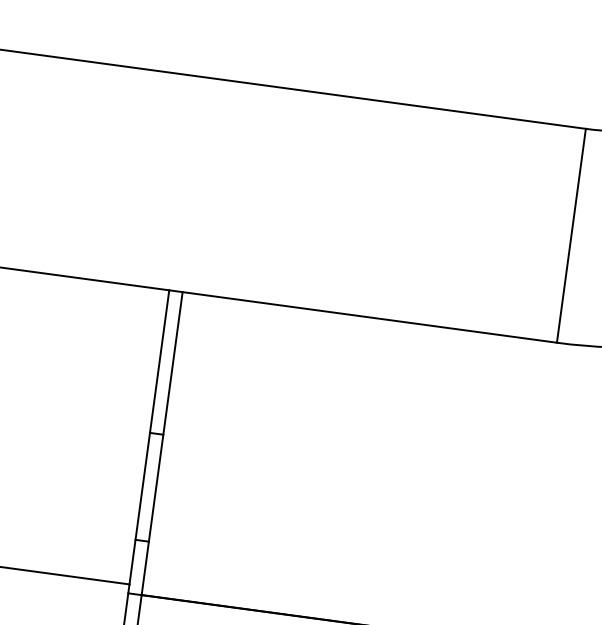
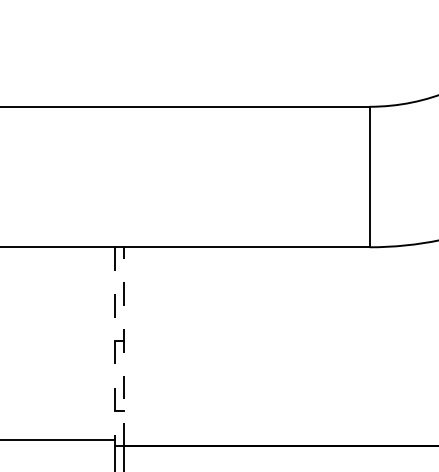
line: (150, 436) -> (115, 343), solid -> dashed
line: (161, 443) -> (123, 346), solid -> dashed

